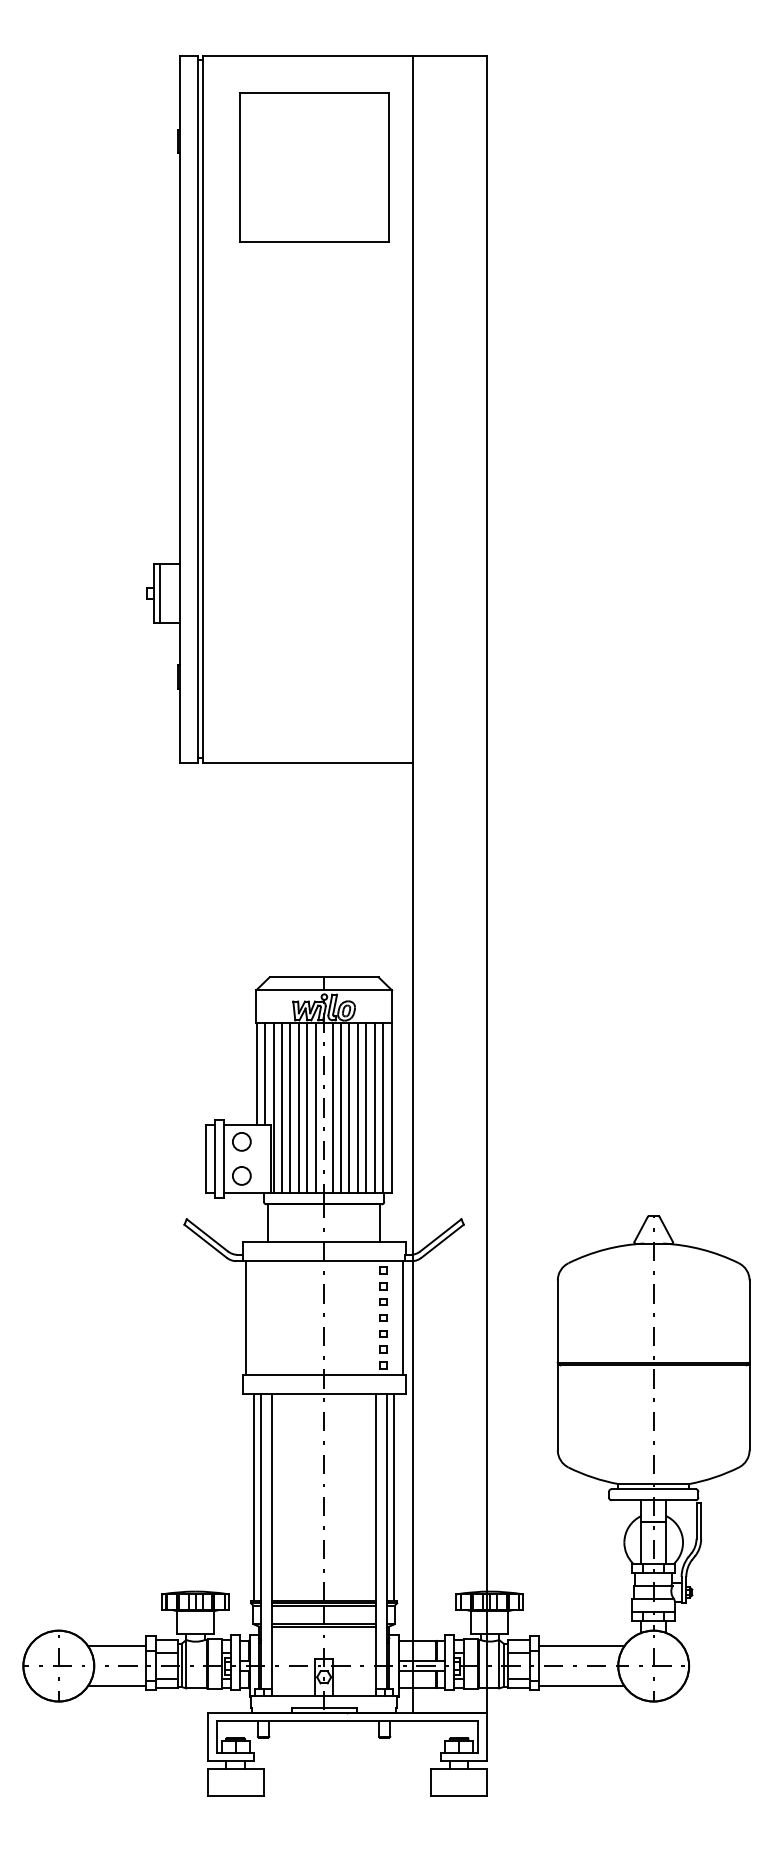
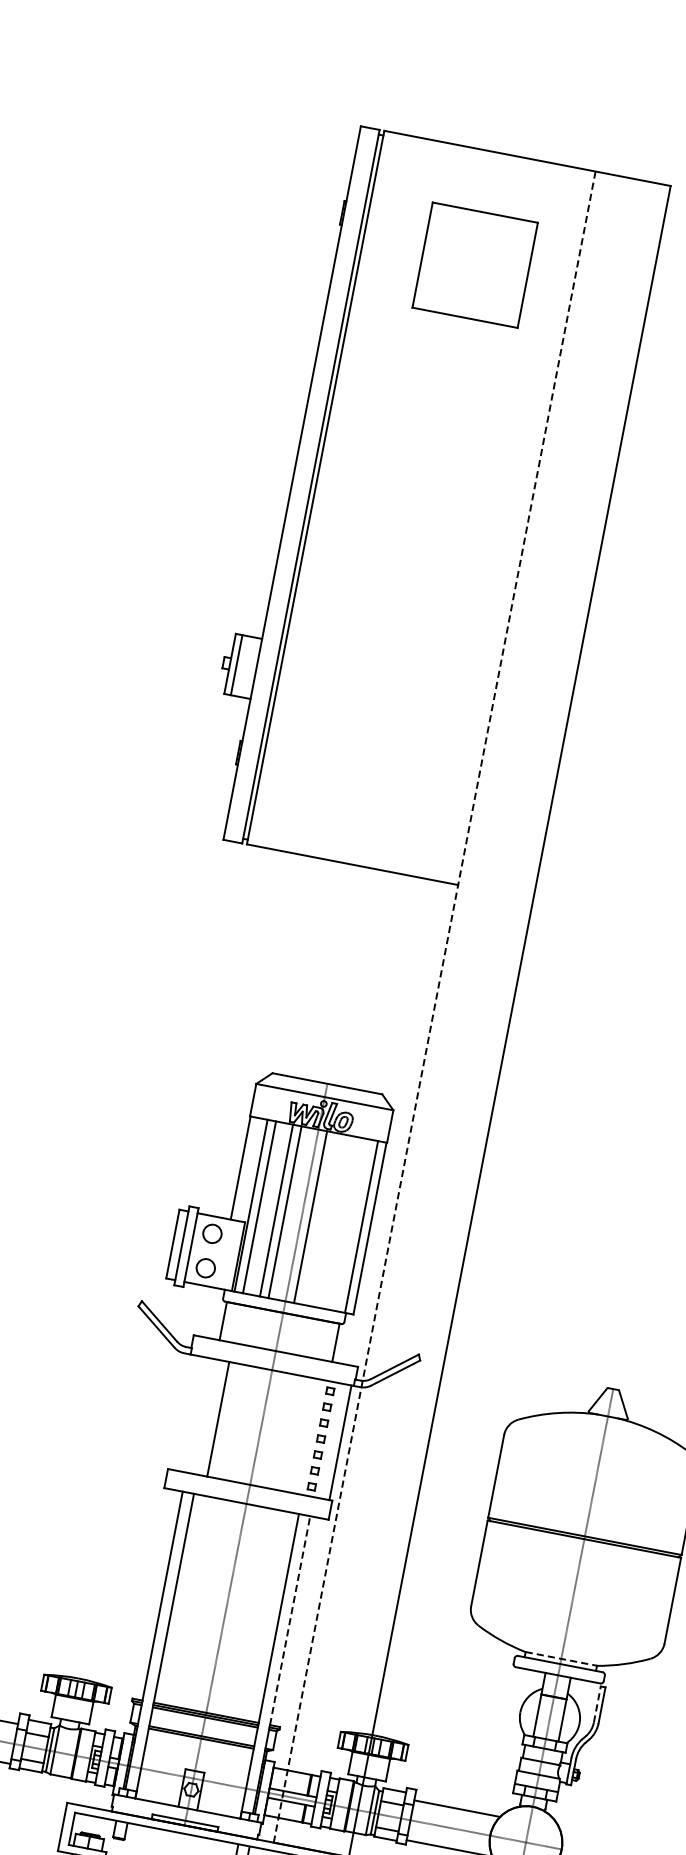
part: (314, 167) -> (474, 265), size x0.7
line: (412, 884) -> (434, 1007), solid -> dashed
line: (265, 1073) -> (249, 1169), removed
line: (290, 1107) -> (268, 1208), removed
line: (315, 1107) -> (293, 1213), removed
line: (340, 1107) -> (318, 1218), removed
line: (349, 1107) -> (327, 1220), removed
line: (357, 1107) -> (335, 1221), removed
line: (366, 1107) -> (344, 1223), removed
line: (374, 1107) -> (352, 1224), removed
line: (245, 1317) -> (218, 1418), moved
line: (654, 1484) -> (562, 1659), solid -> dashed
line: (254, 1496) -> (156, 1593), removed
line: (393, 1496) -> (296, 1620), removed
line: (387, 1497) -> (290, 1620), solid -> dashed
line: (696, 1520) -> (597, 1704), solid -> dashed

